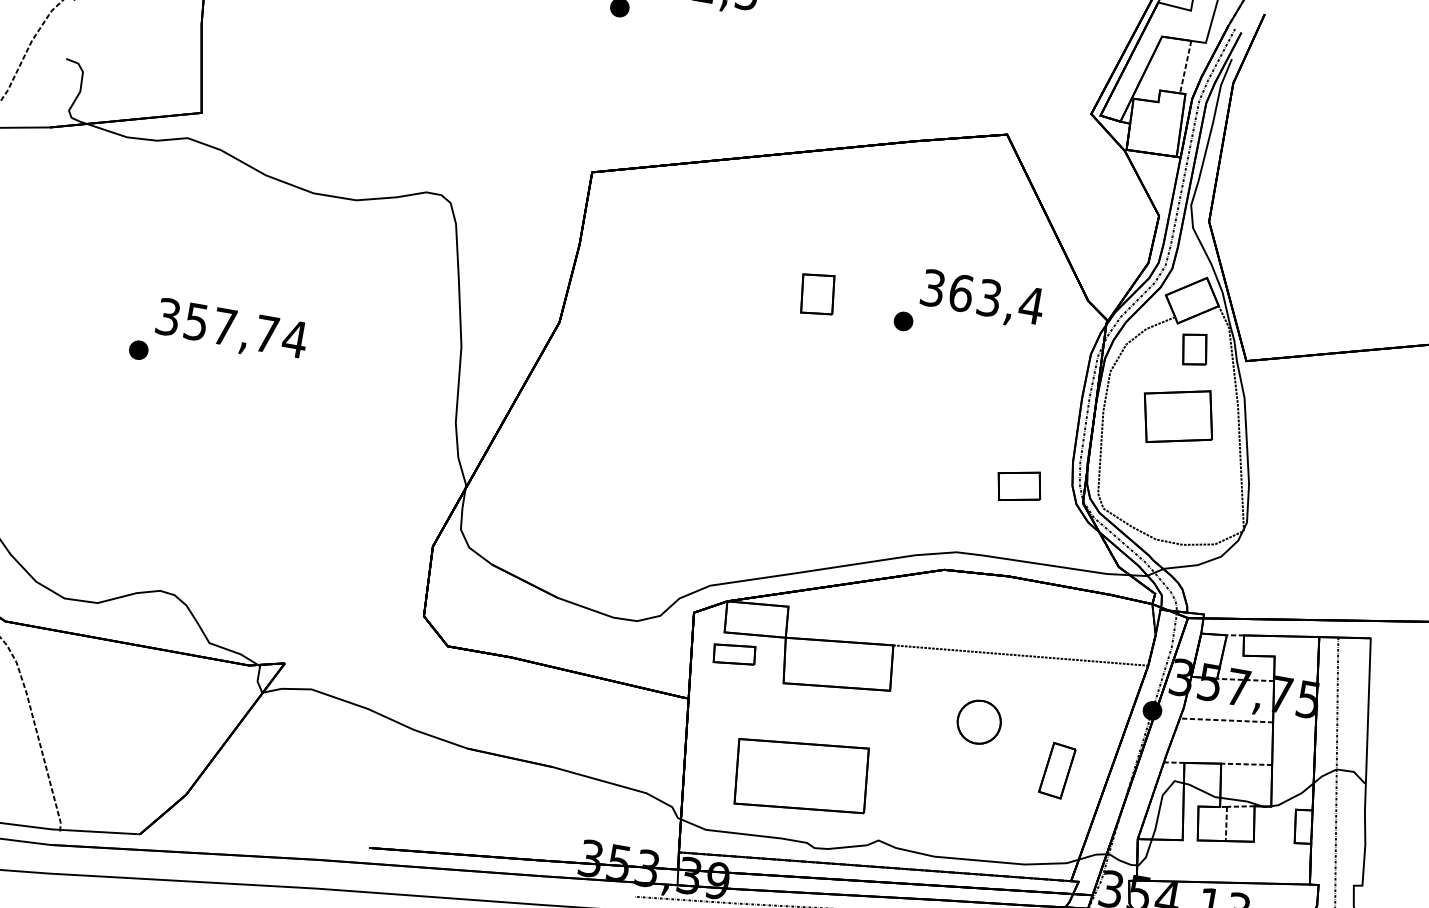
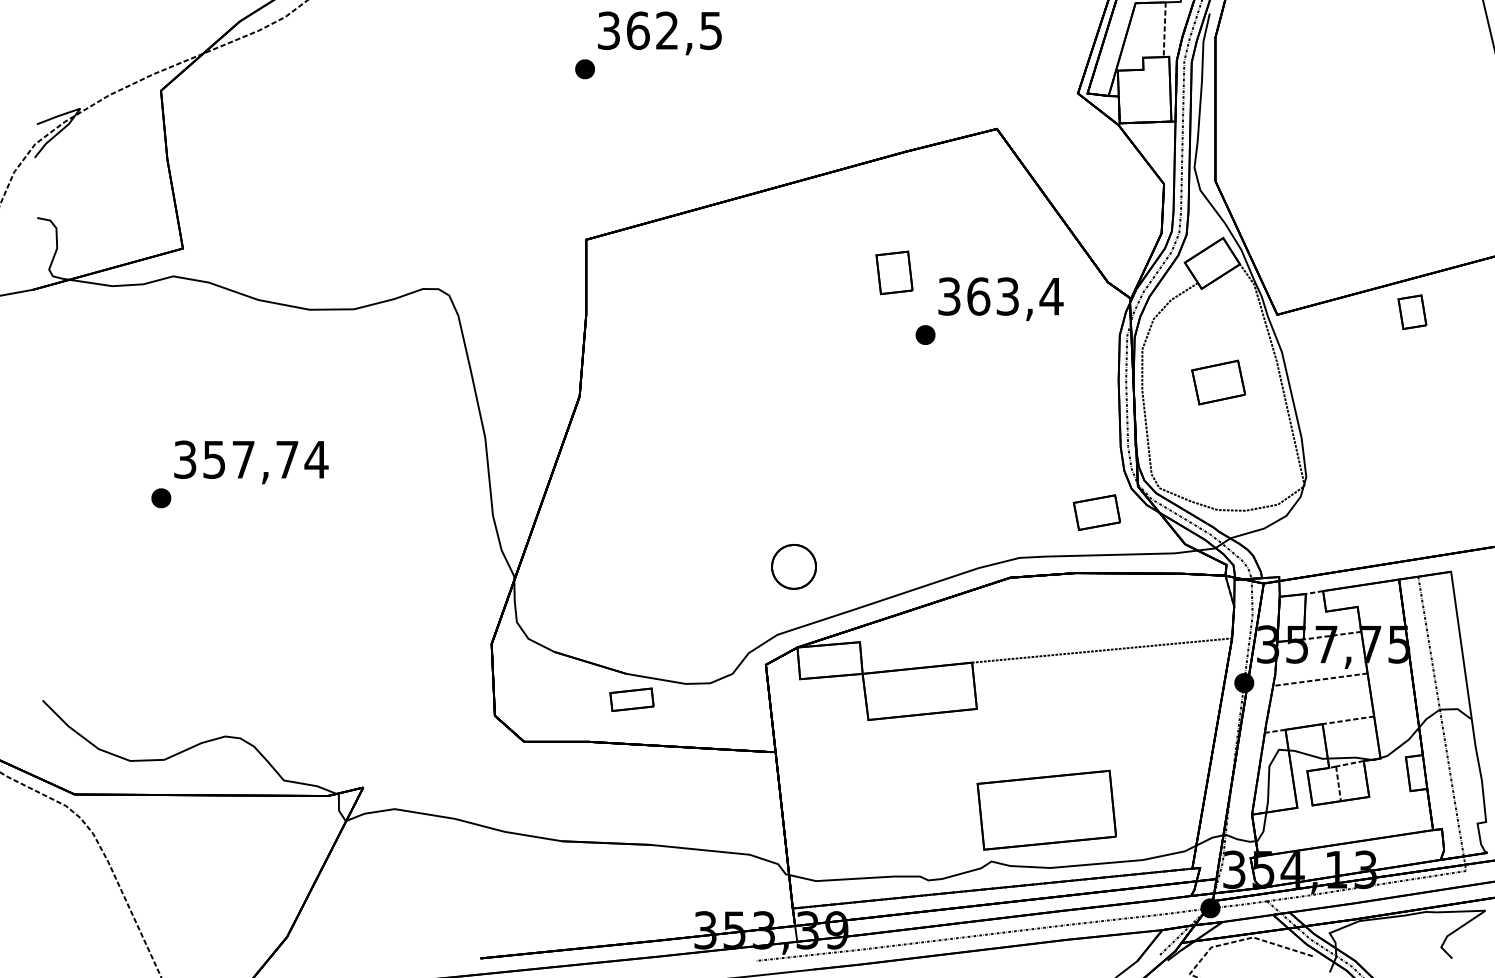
part: (817, 293) -> (894, 272), moved
part: (1194, 348) -> (1412, 311), moved
part: (1178, 416) -> (1218, 382), size x0.7
part: (1018, 486) -> (1096, 512), moved
part: (734, 654) -> (631, 699), moved
part: (978, 721) -> (793, 566), moved
part: (1056, 770) -> (1158, 759), removed
part: (801, 775) -> (1046, 809), moved

